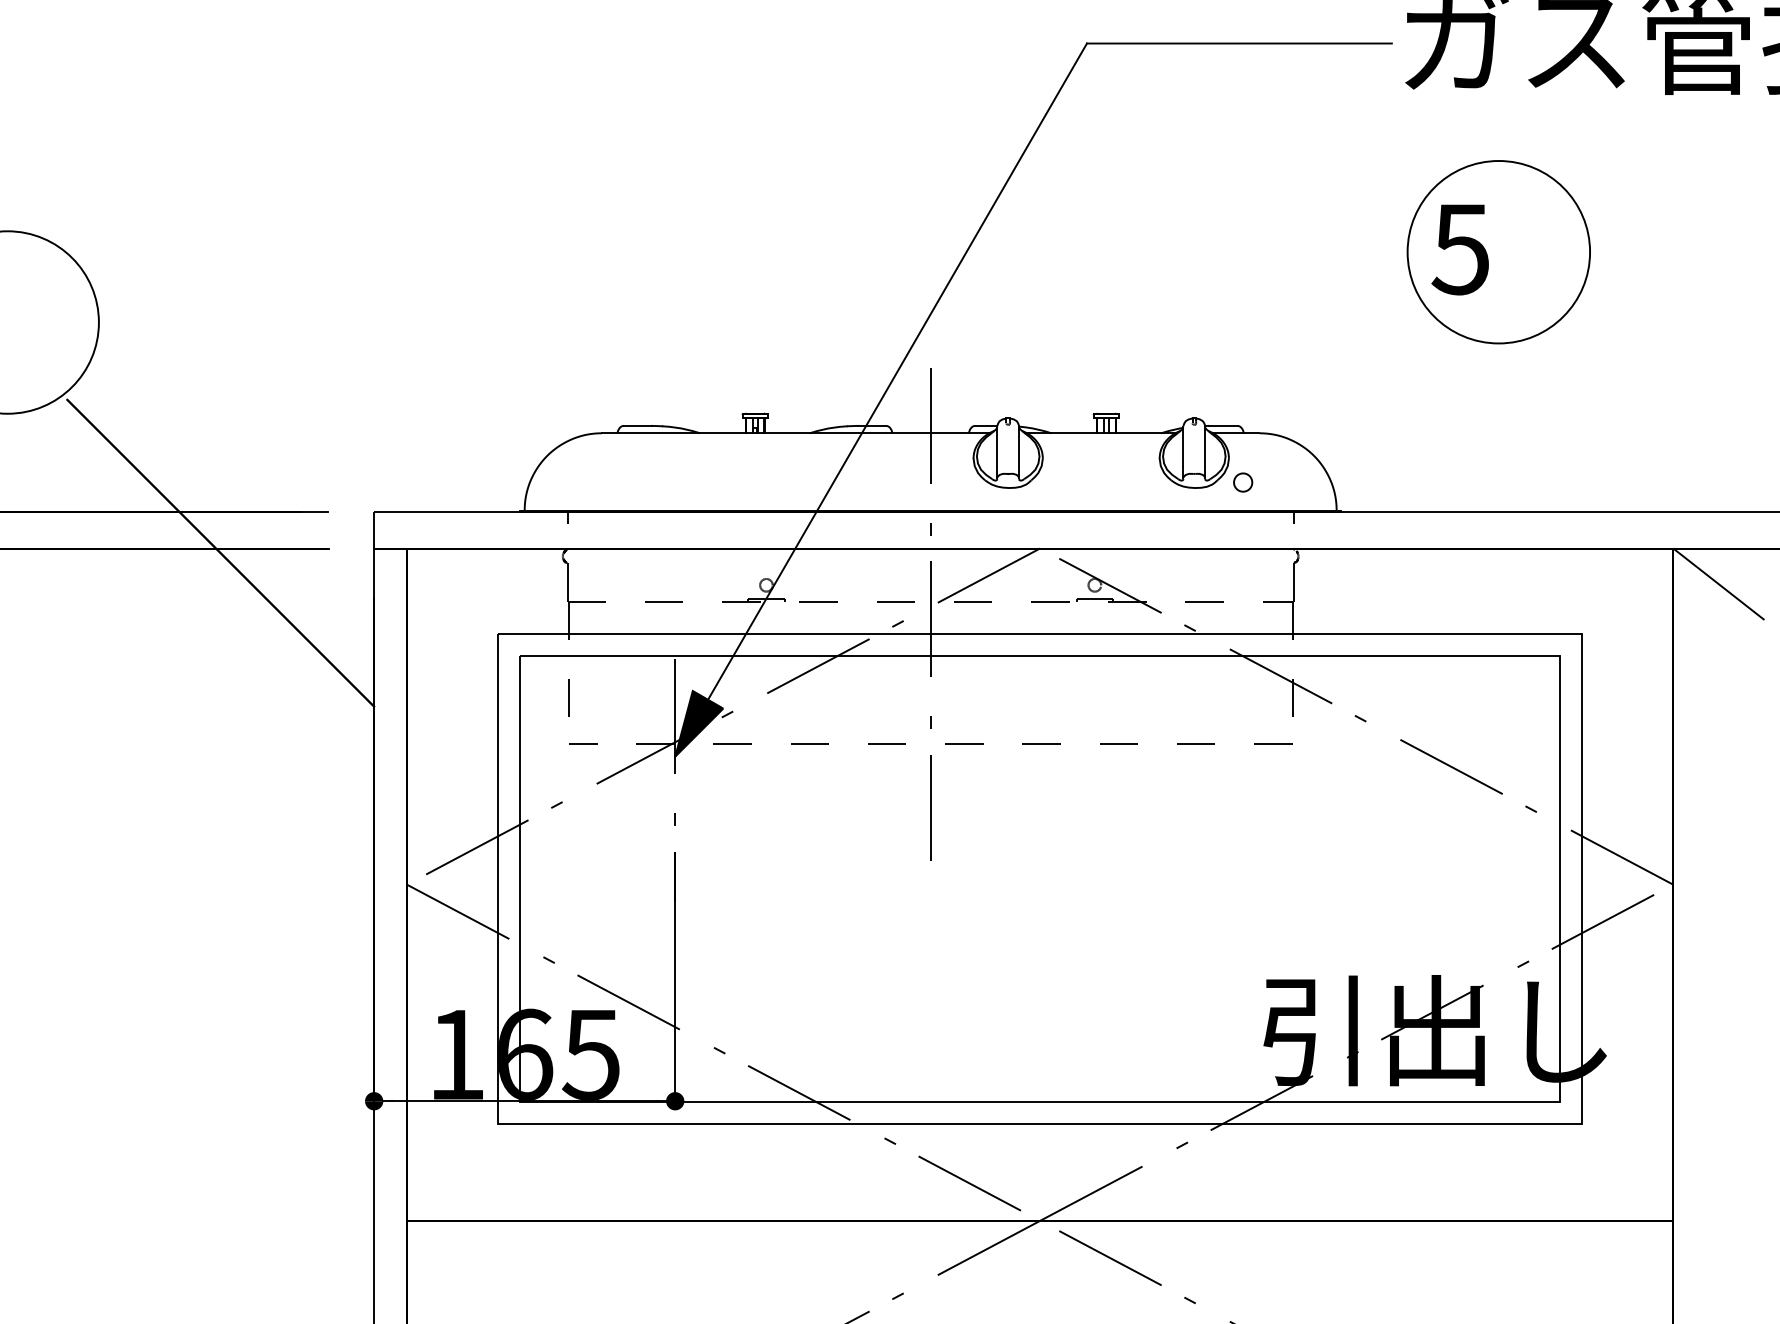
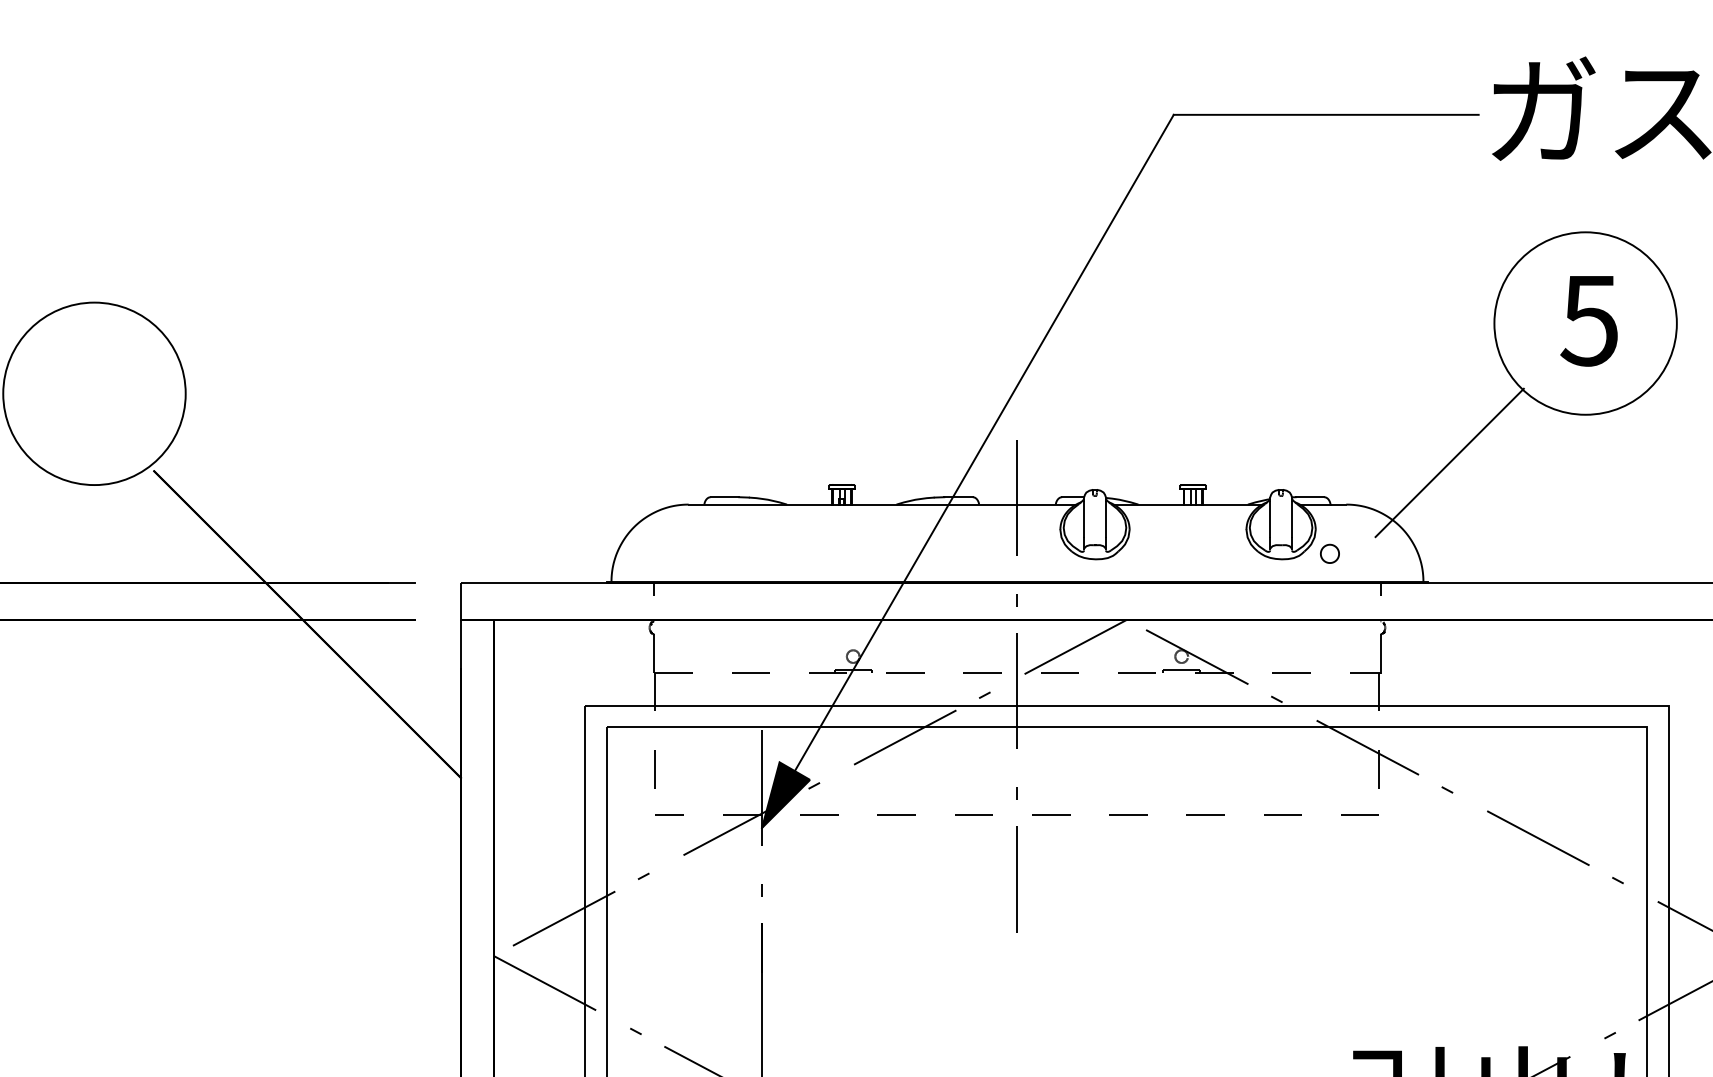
text: (1459, 249) -> (1588, 320), moved
line: (1362, 391) -> (1449, 462), added

